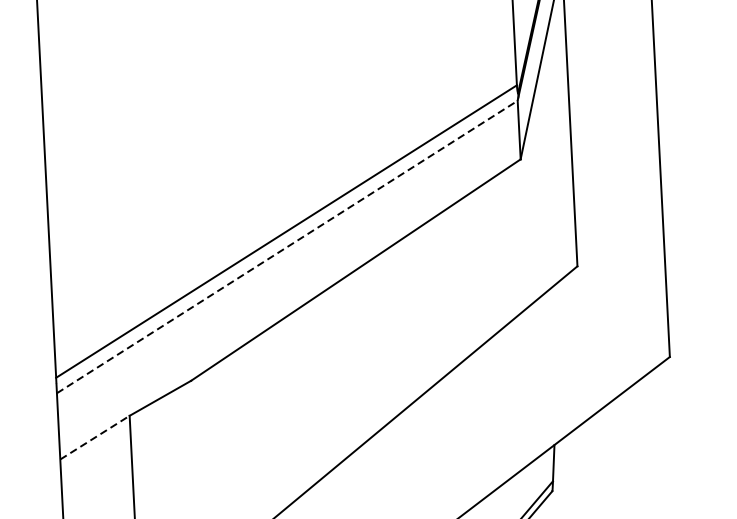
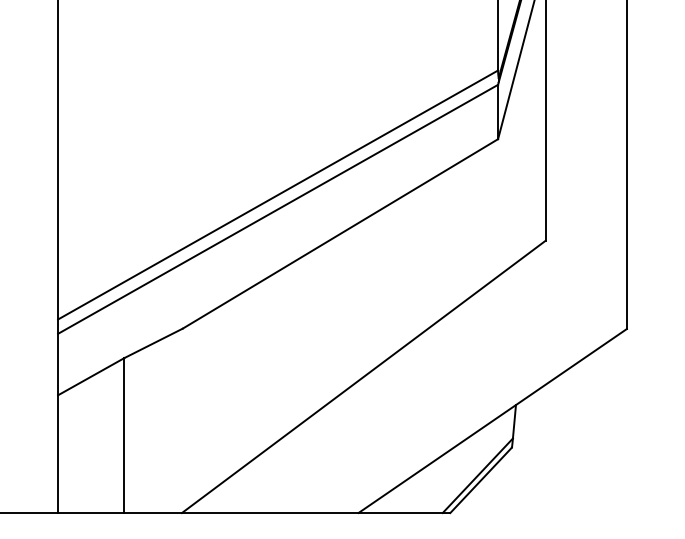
line: (287, 247) -> (278, 209), dashed -> solid
line: (95, 437) -> (91, 376), dashed -> solid

